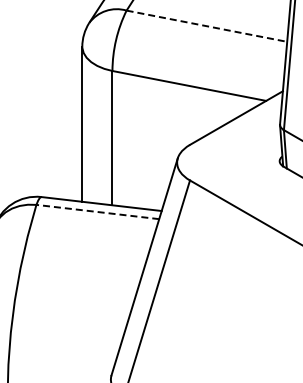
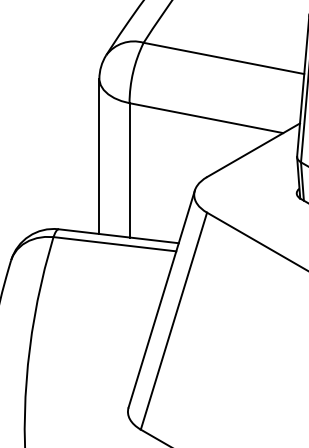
line: (206, 26) -> (223, 58), dashed -> solid
line: (97, 212) -> (114, 244), dashed -> solid

